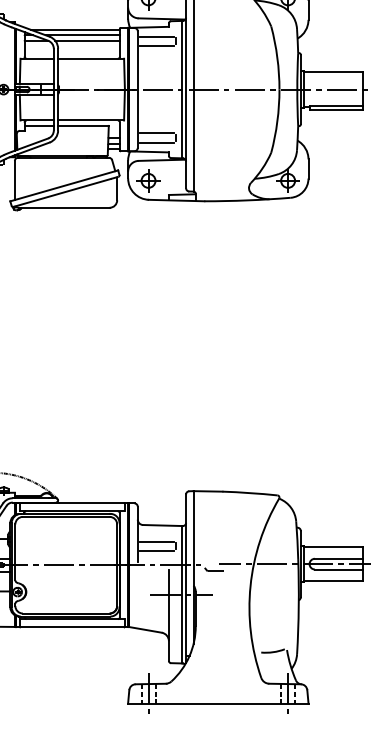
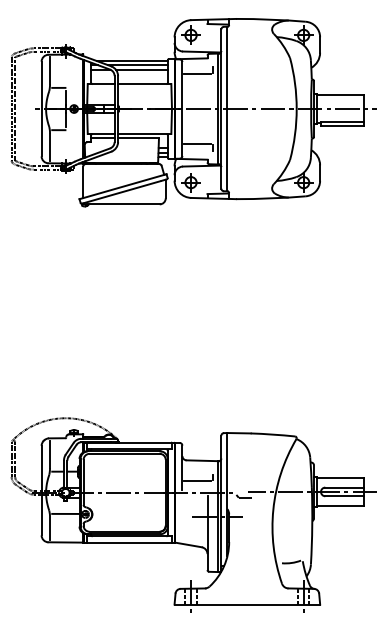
line: (156, 36) -> (197, 66), removed
line: (156, 142) -> (197, 151), removed
line: (156, 541) -> (197, 473), removed

